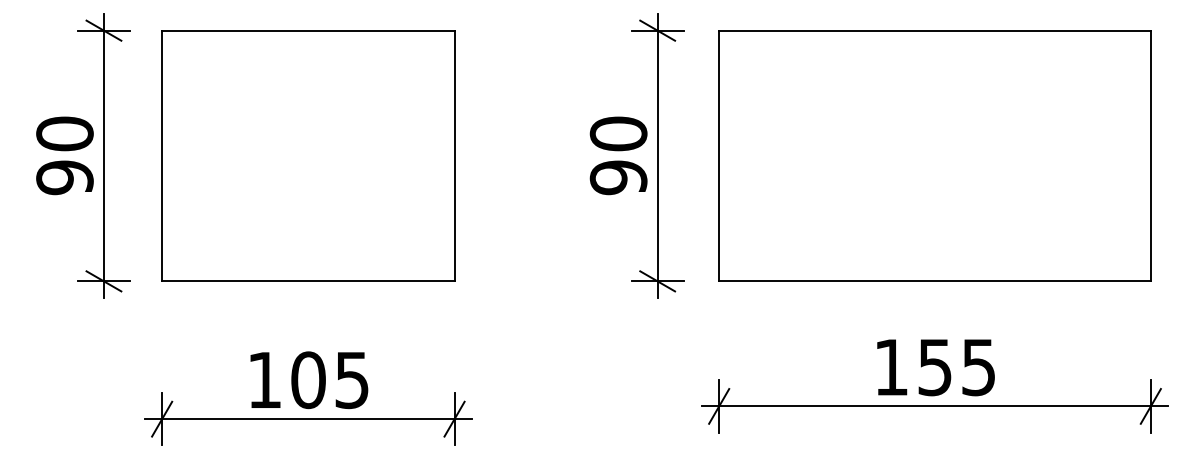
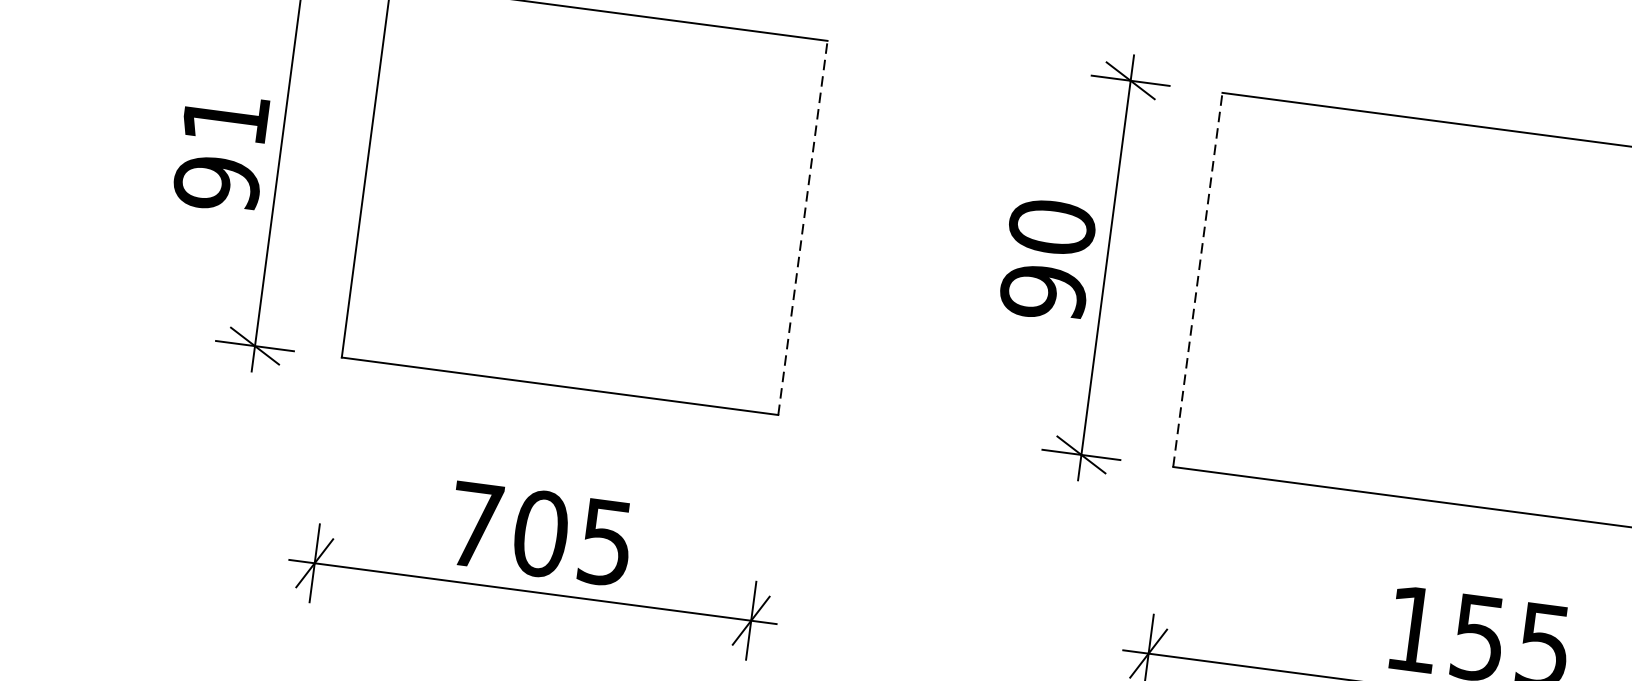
text: (64, 133) -> (225, 117), 90 -> 91
line: (454, 155) -> (802, 227), solid -> dashed
line: (719, 155) -> (1198, 279), solid -> dashed
text: (264, 379) -> (475, 524), 105 -> 705

